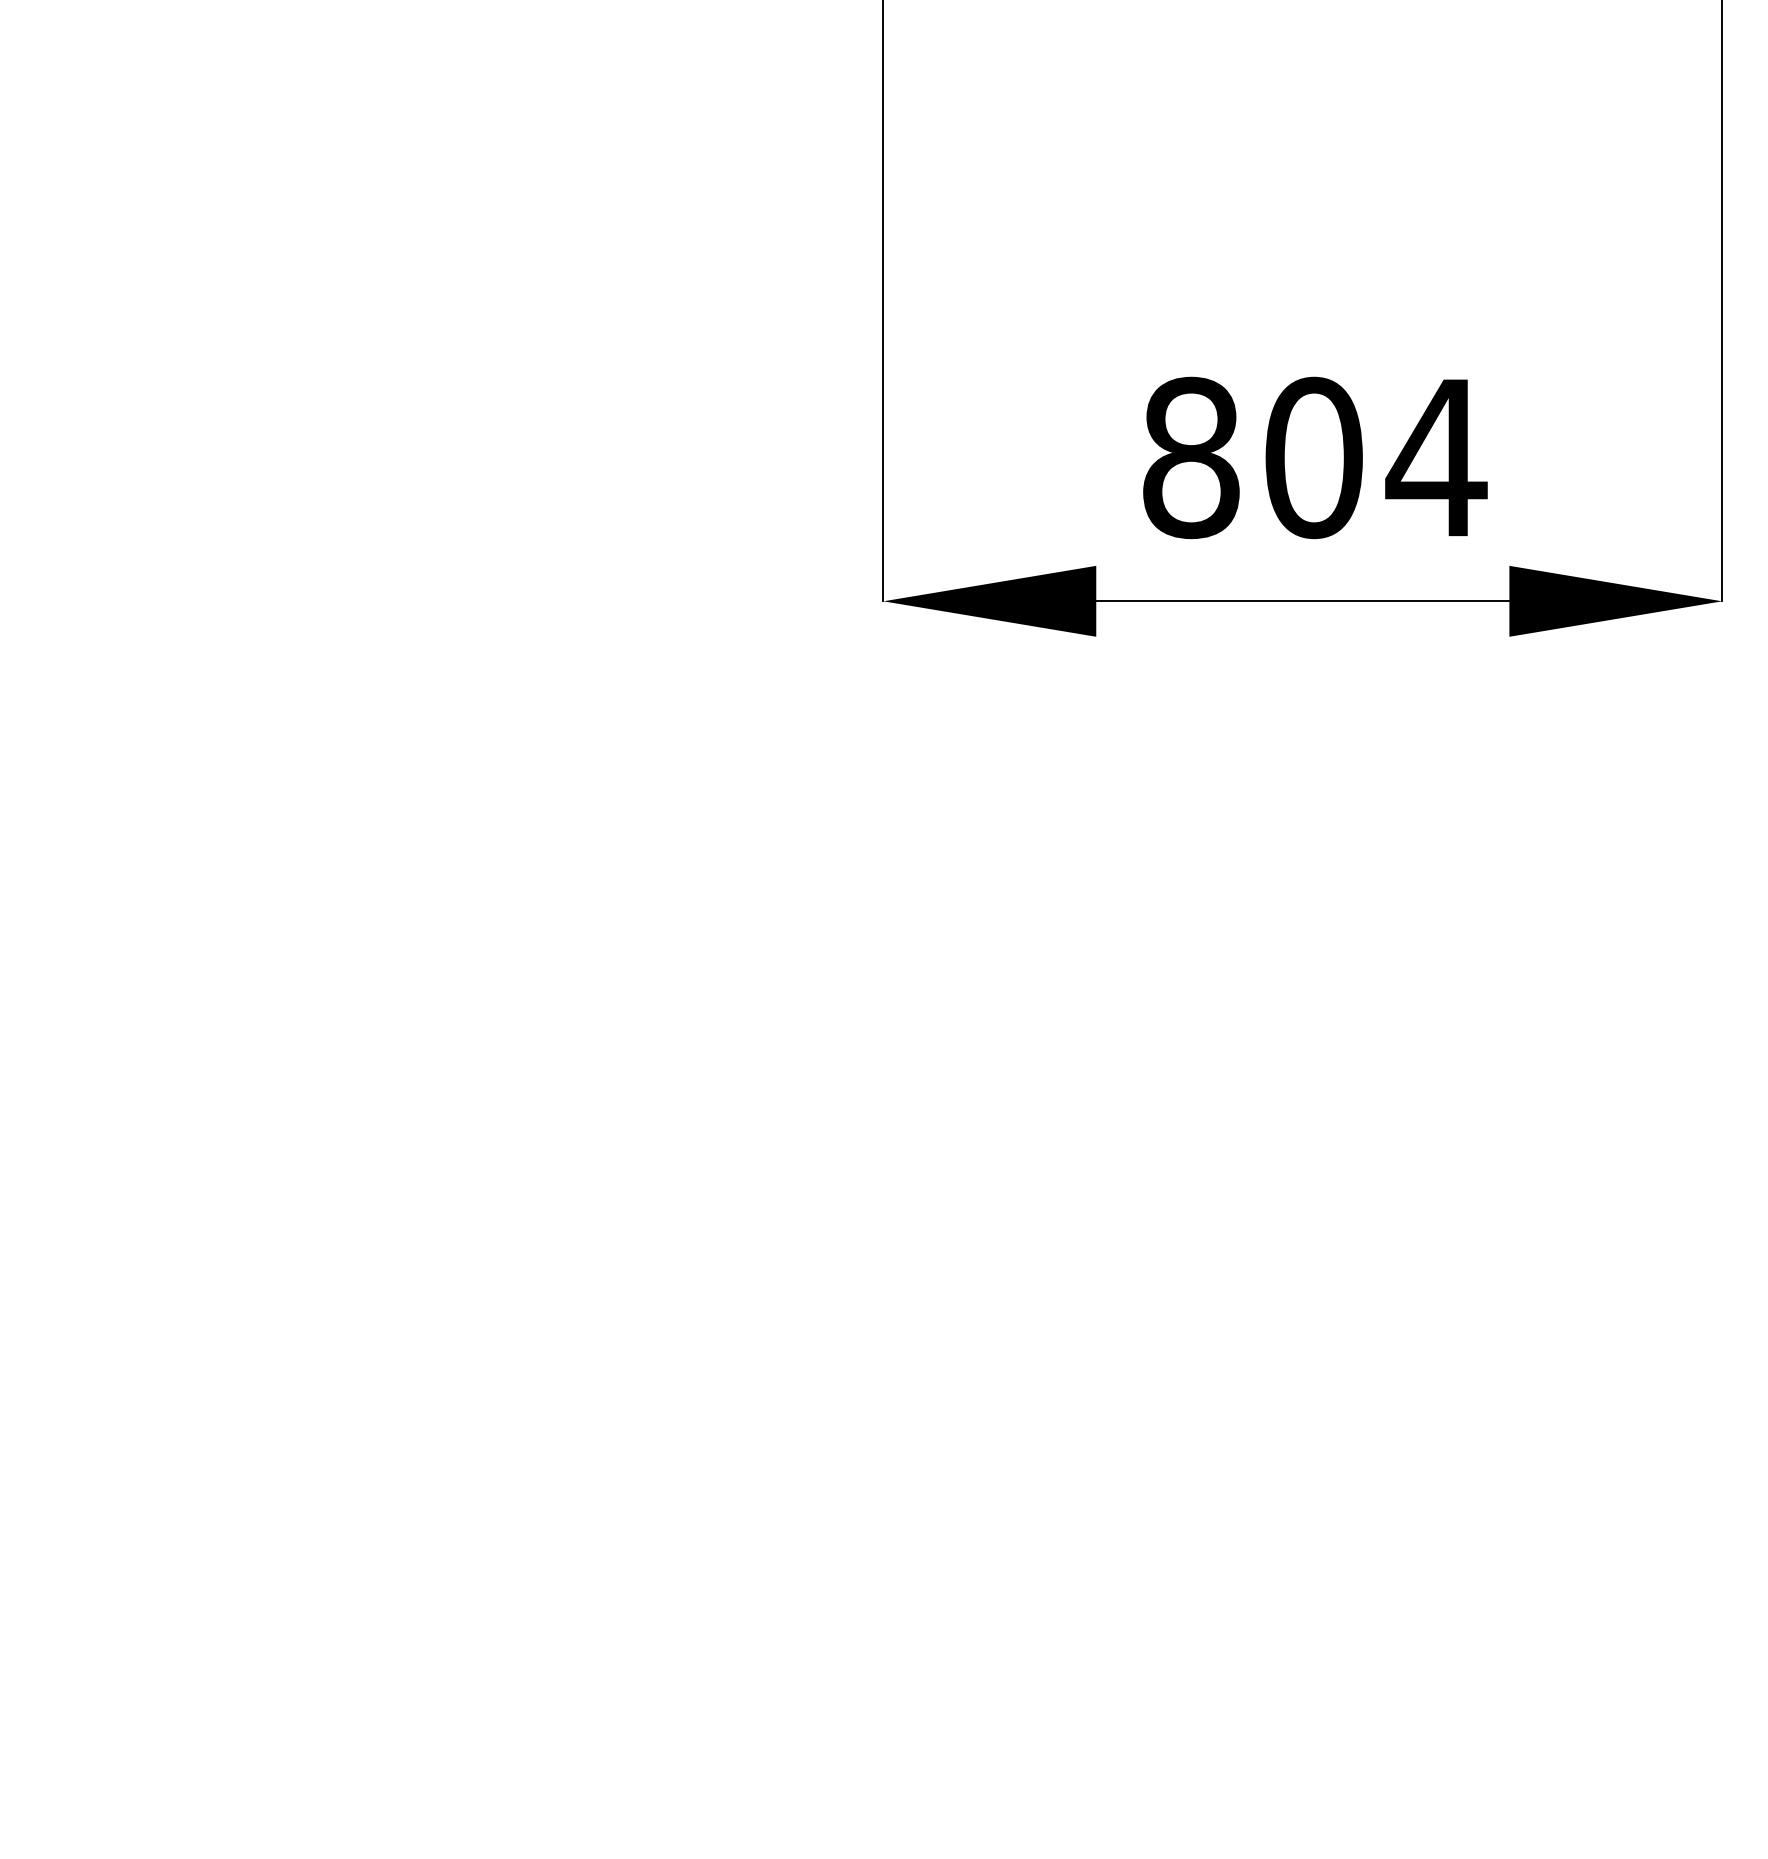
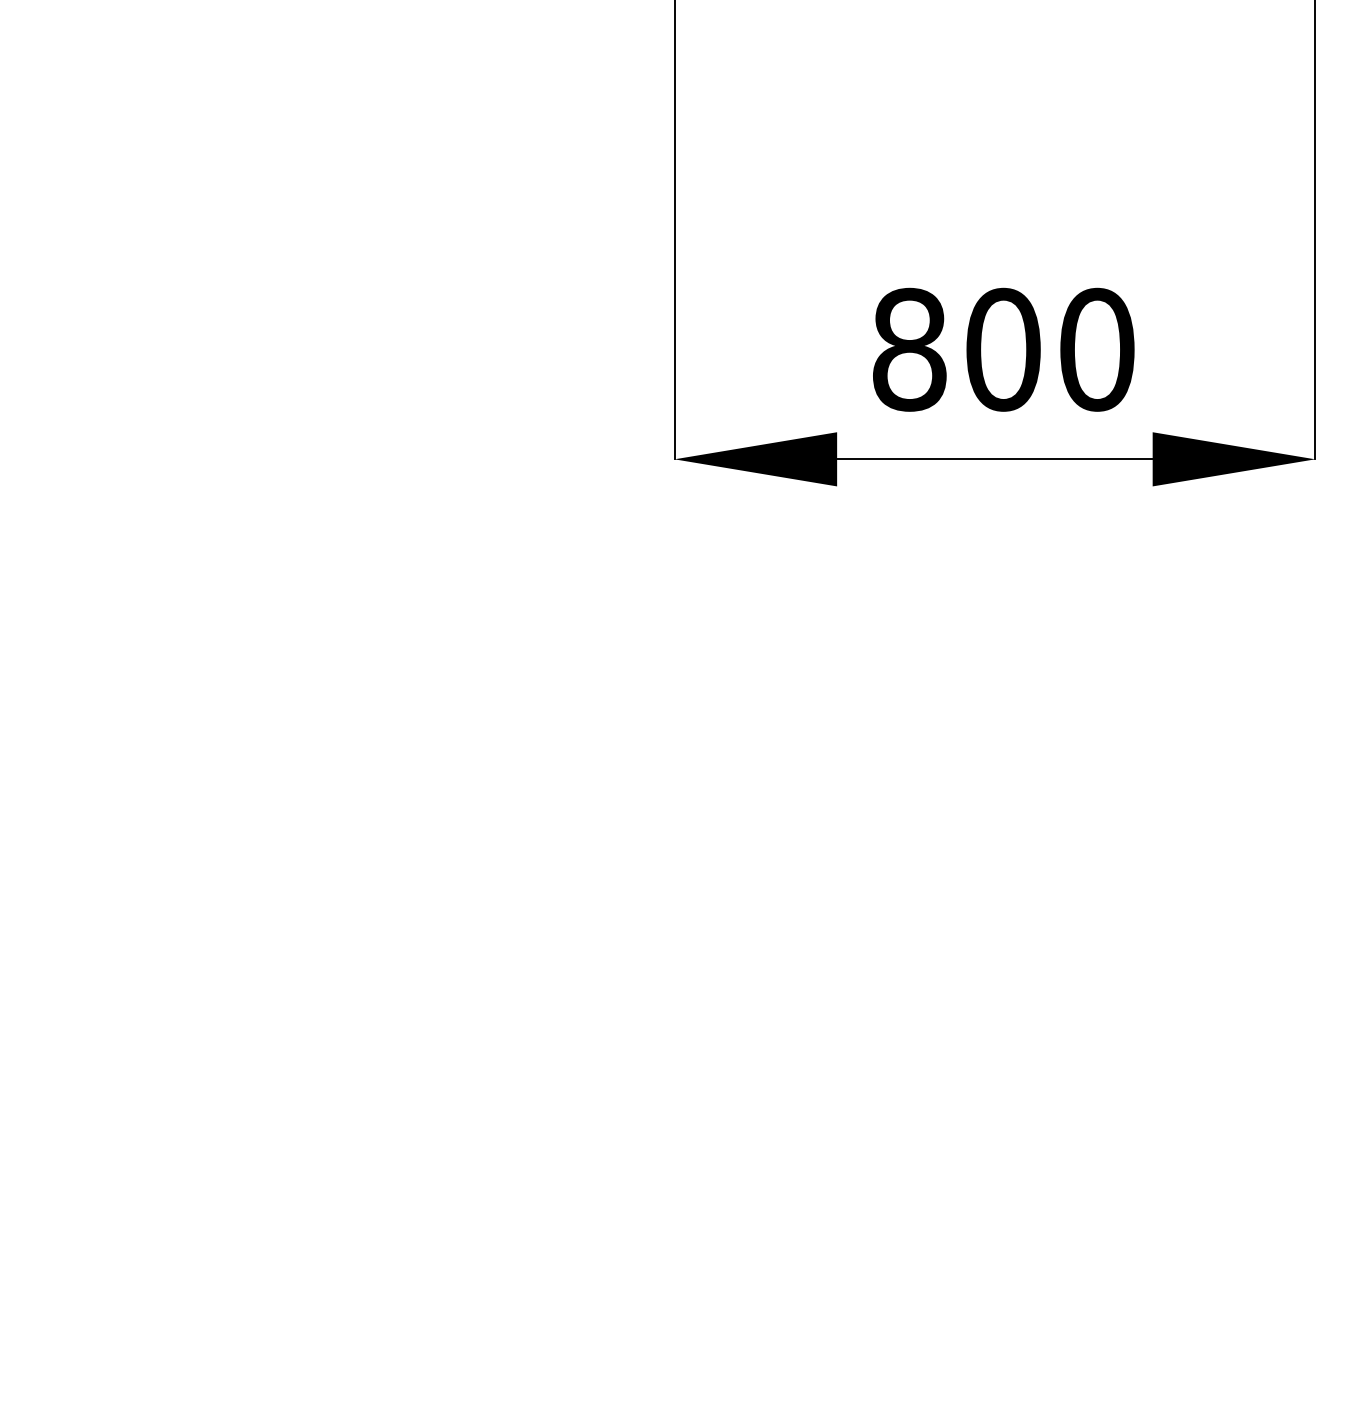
text: (1436, 457) -> (1096, 349), 804 -> 800

